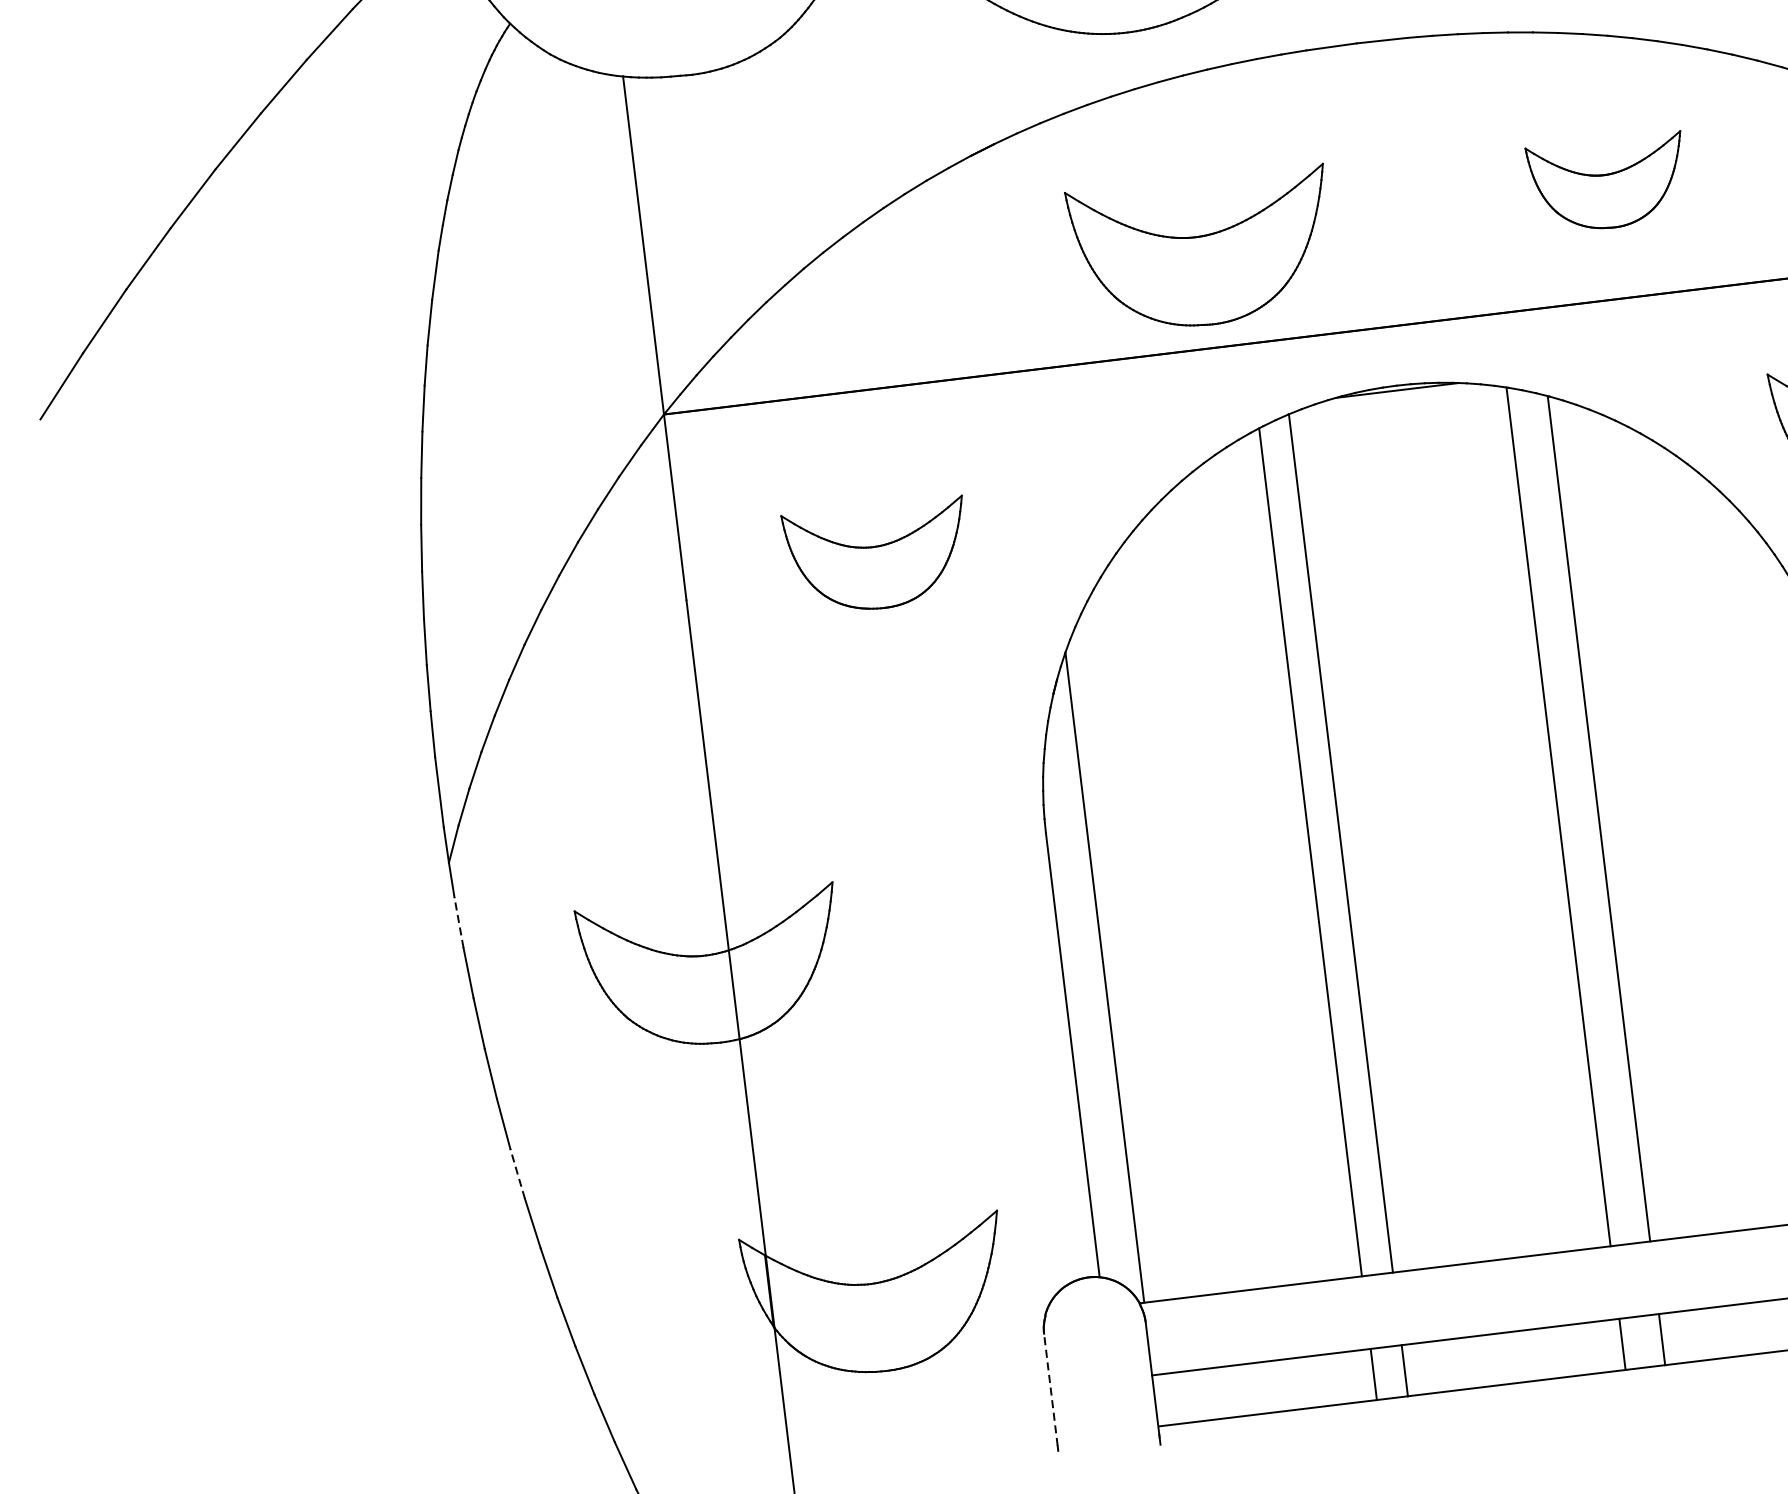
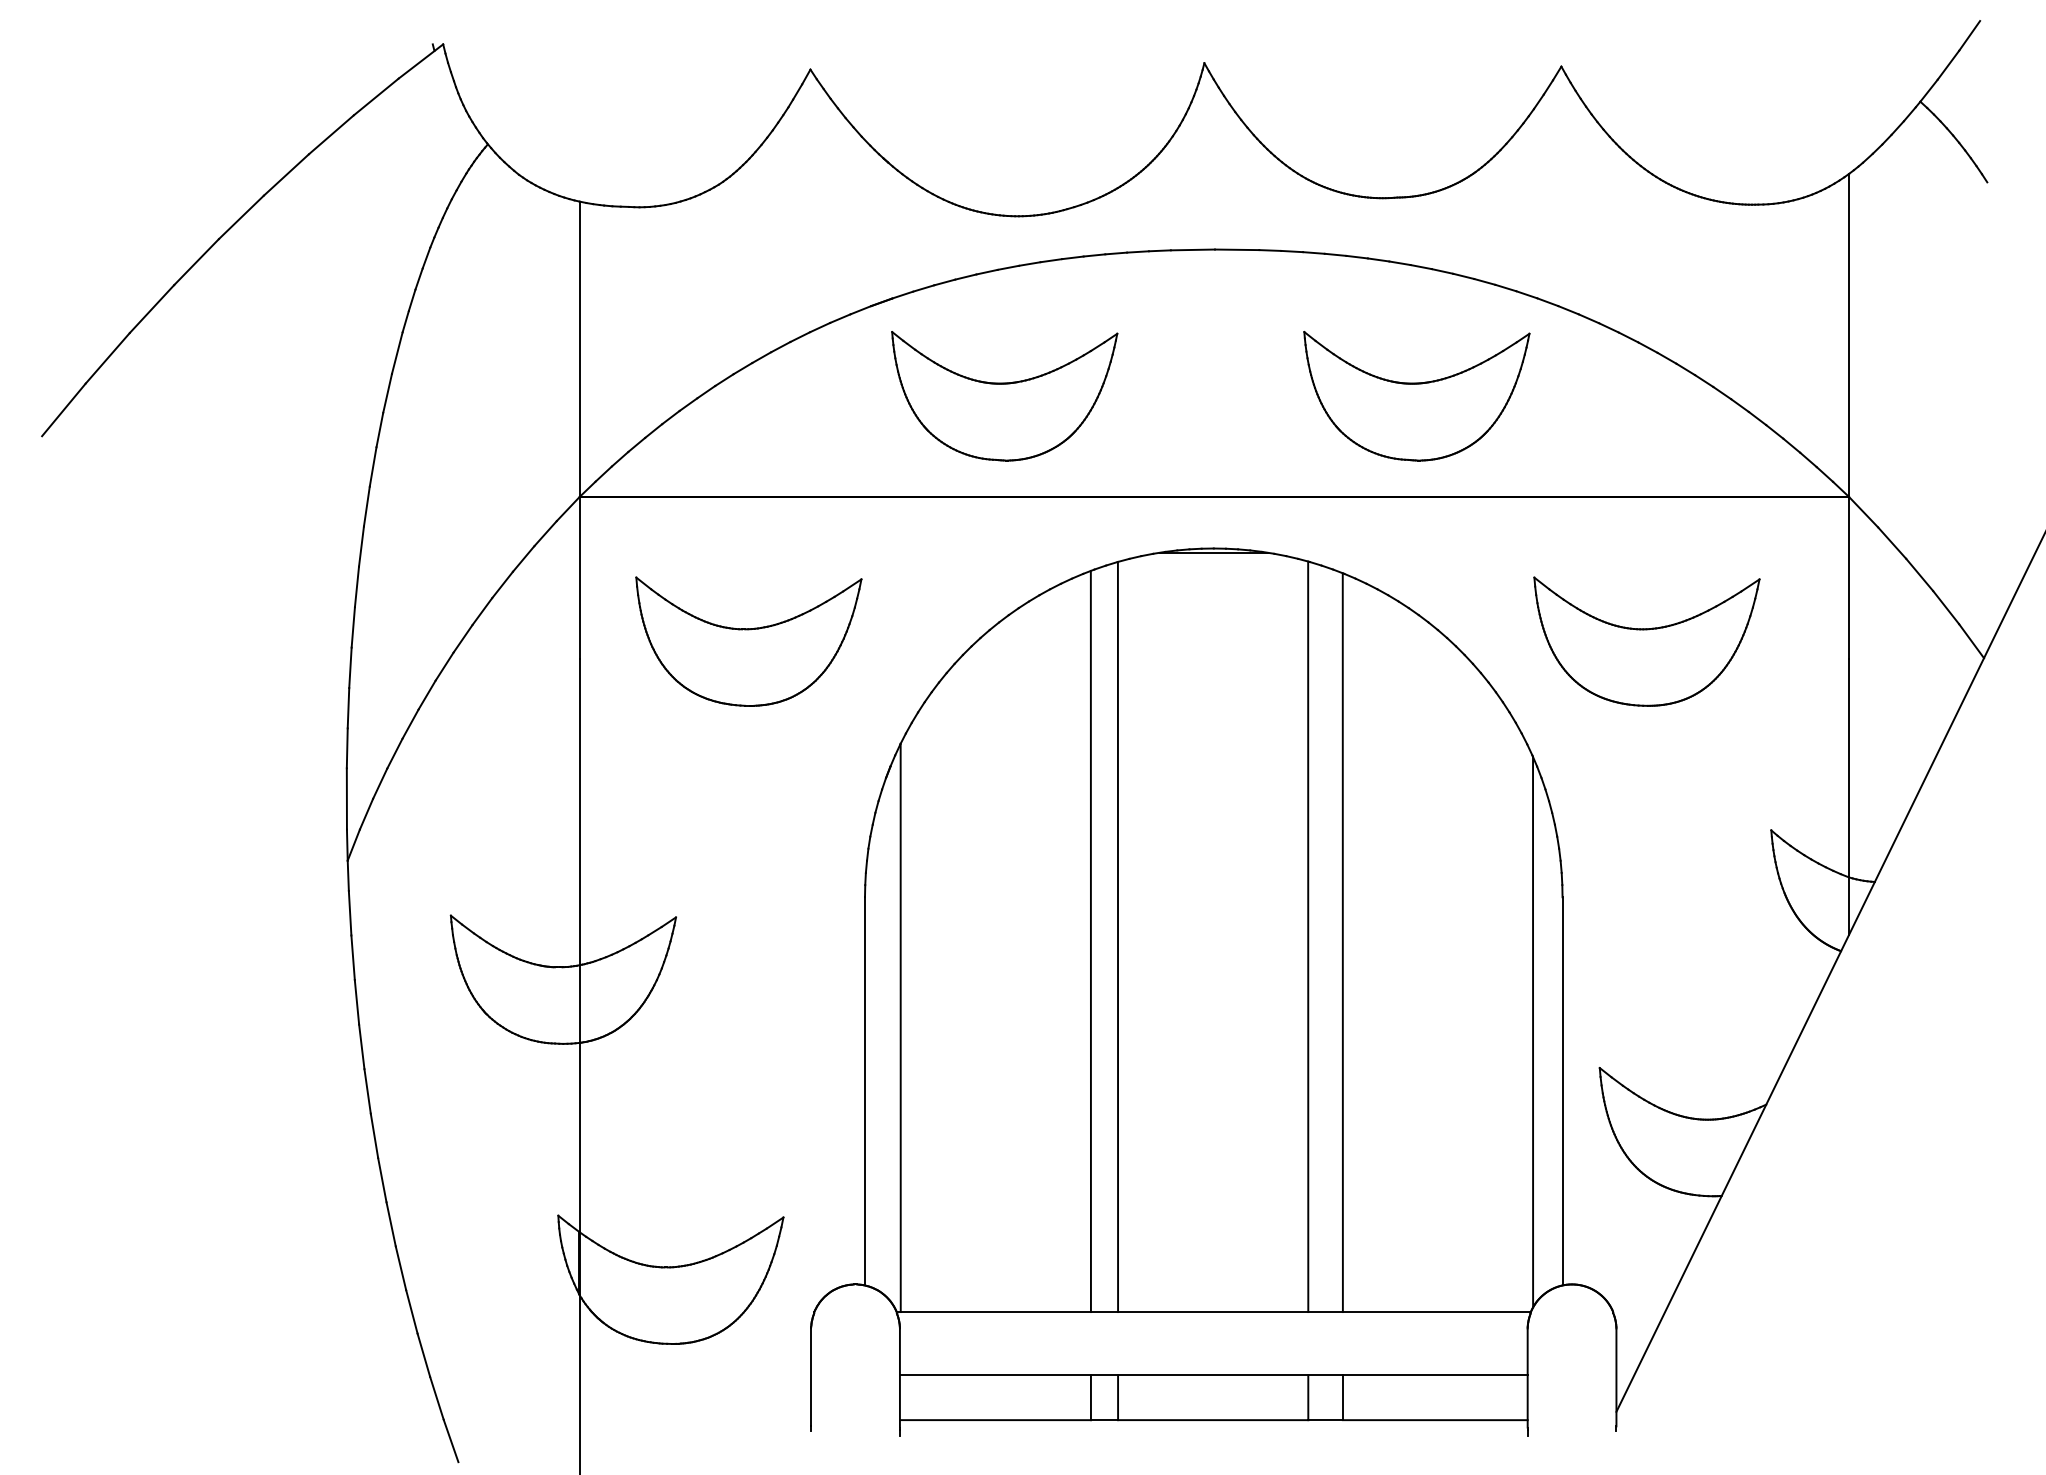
part: (1607, 183) -> (1416, 396), size x1.67
part: (1202, 251) -> (1004, 396), moved
part: (877, 556) -> (748, 641), size x1.43
line: (459, 921) -> (350, 912), dashed -> solid
line: (517, 1173) -> (374, 1135), dashed -> solid
line: (1051, 1388) -> (811, 1376), dashed -> solid

